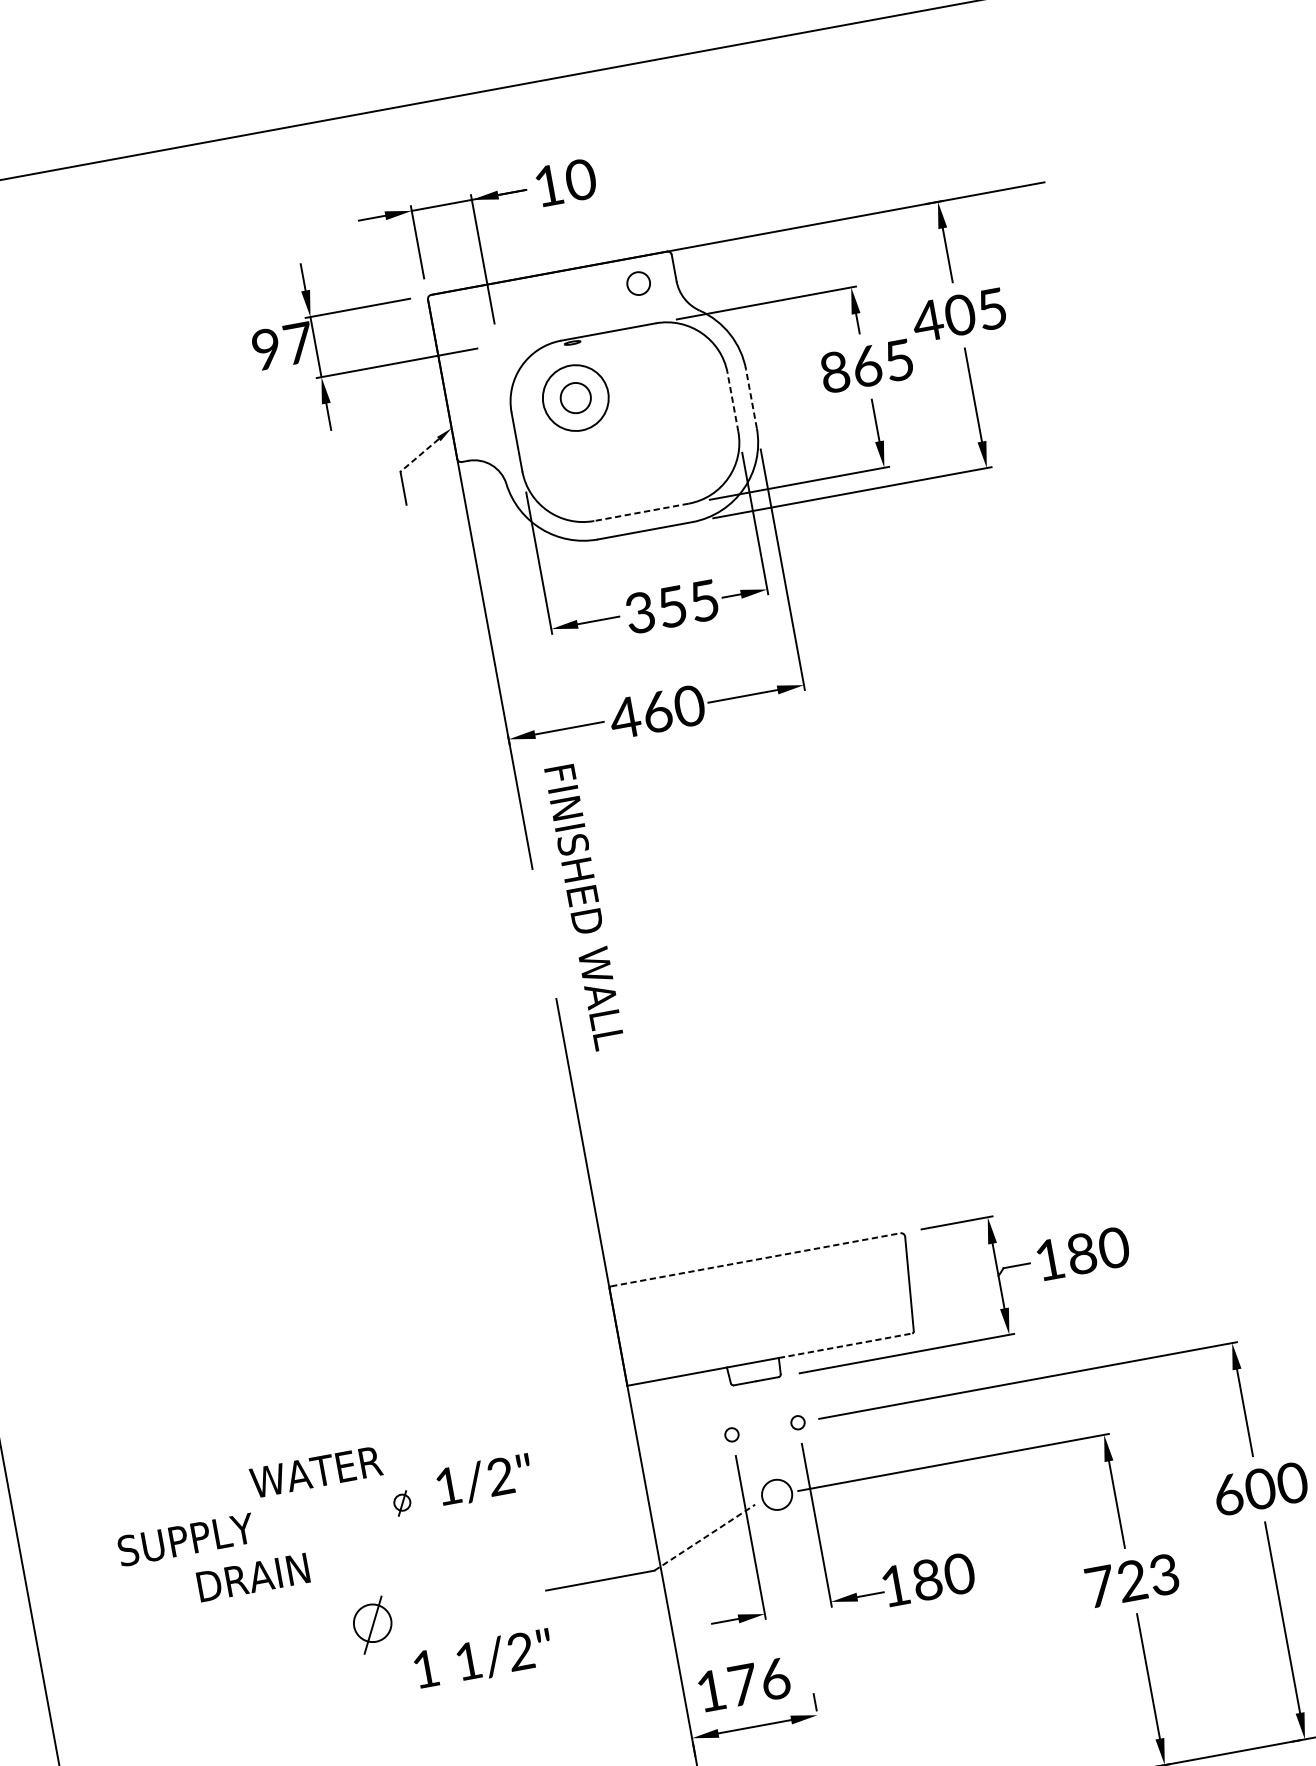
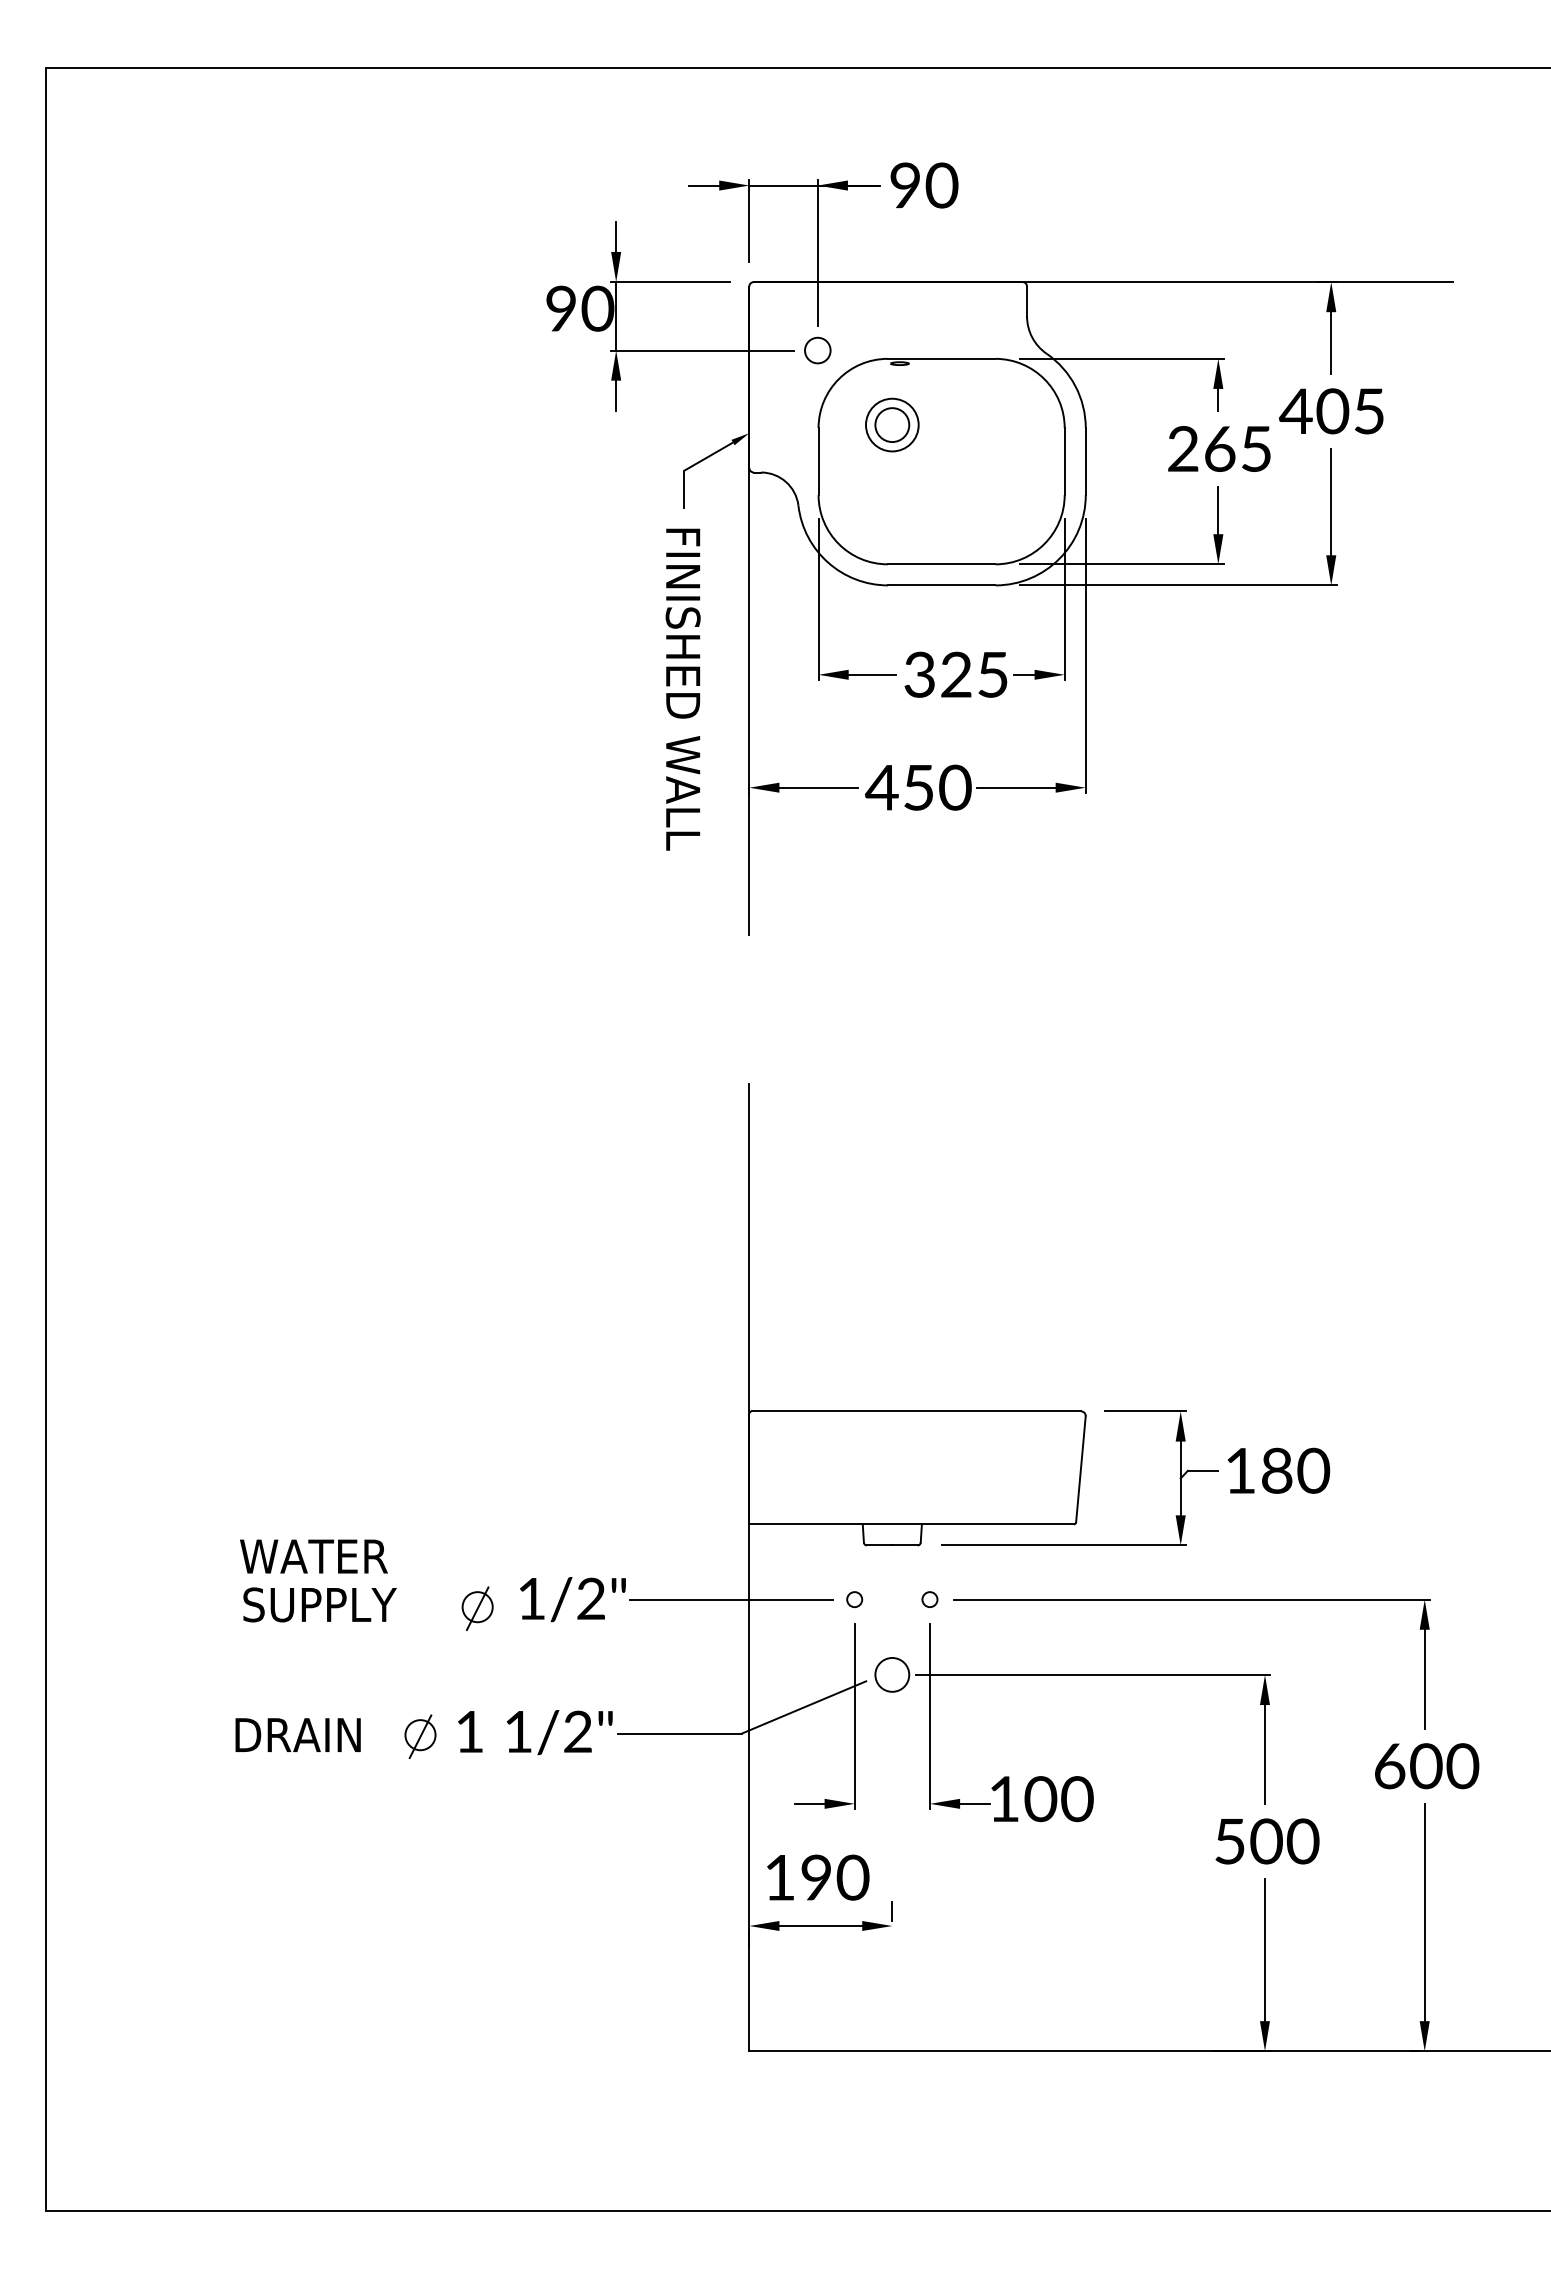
text: (547, 185) -> (904, 185), 10 -> 90
circle: (638, 283) -> (817, 350), moved
text: (298, 343) -> (597, 308), 97 -> 90
text: (835, 372) -> (1183, 449), 865 -> 265
circle: (575, 397) -> (891, 424), size x0.71
line: (751, 398) -> (1085, 461), dashed -> solid
line: (732, 402) -> (1064, 461), dashed -> solid
line: (419, 455) -> (708, 456), dashed -> solid
line: (641, 512) -> (941, 564), dashed -> solid
text: (672, 606) -> (956, 674), 355 -> 325
text: (658, 711) -> (919, 787), 460 -> 450
text: (584, 907) -> (682, 689), moved
line: (755, 1259) -> (916, 1411), dashed -> solid
line: (845, 1345) -> (997, 1524), dashed -> solid
line: (623, 1454) -> (731, 1599), added
text: (315, 1472) -> (313, 1556), moved
part: (402, 1503) -> (477, 1608), size x1.67
line: (704, 1537) -> (803, 1707), dashed -> solid
text: (185, 1539) -> (319, 1604), moved
text: (252, 1577) -> (297, 1734), moved
text: (927, 1579) -> (1040, 1798), 180 -> 100
text: (1133, 1580) -> (1267, 1841), 723 -> 500
part: (372, 1624) -> (420, 1736), size x0.71
text: (483, 1659) -> (535, 1732), moved
text: (759, 1681) -> (835, 1877), 176 -> 190

